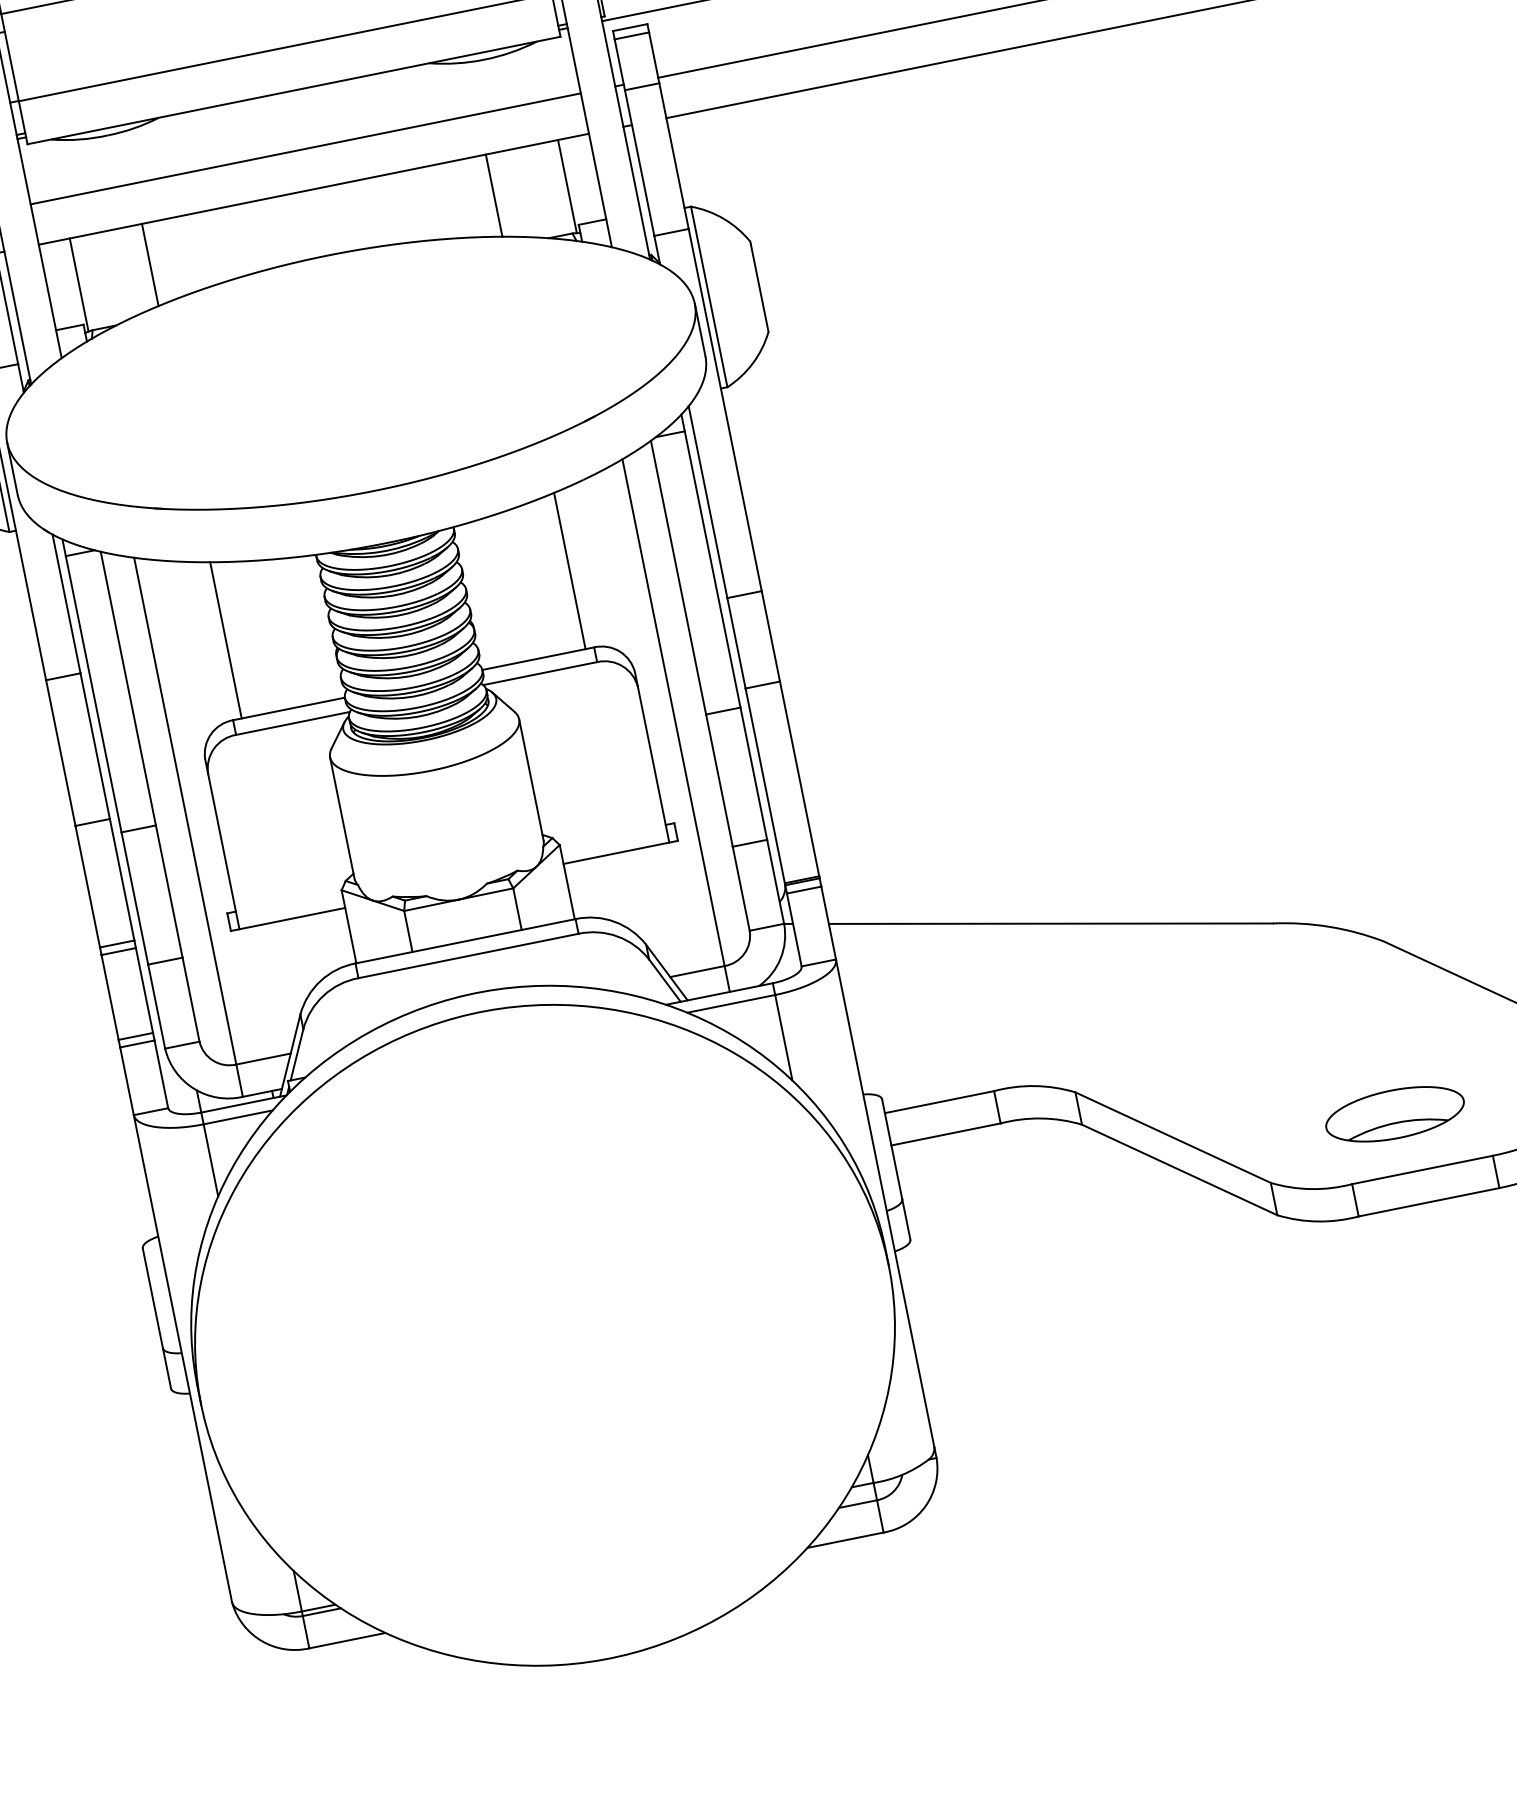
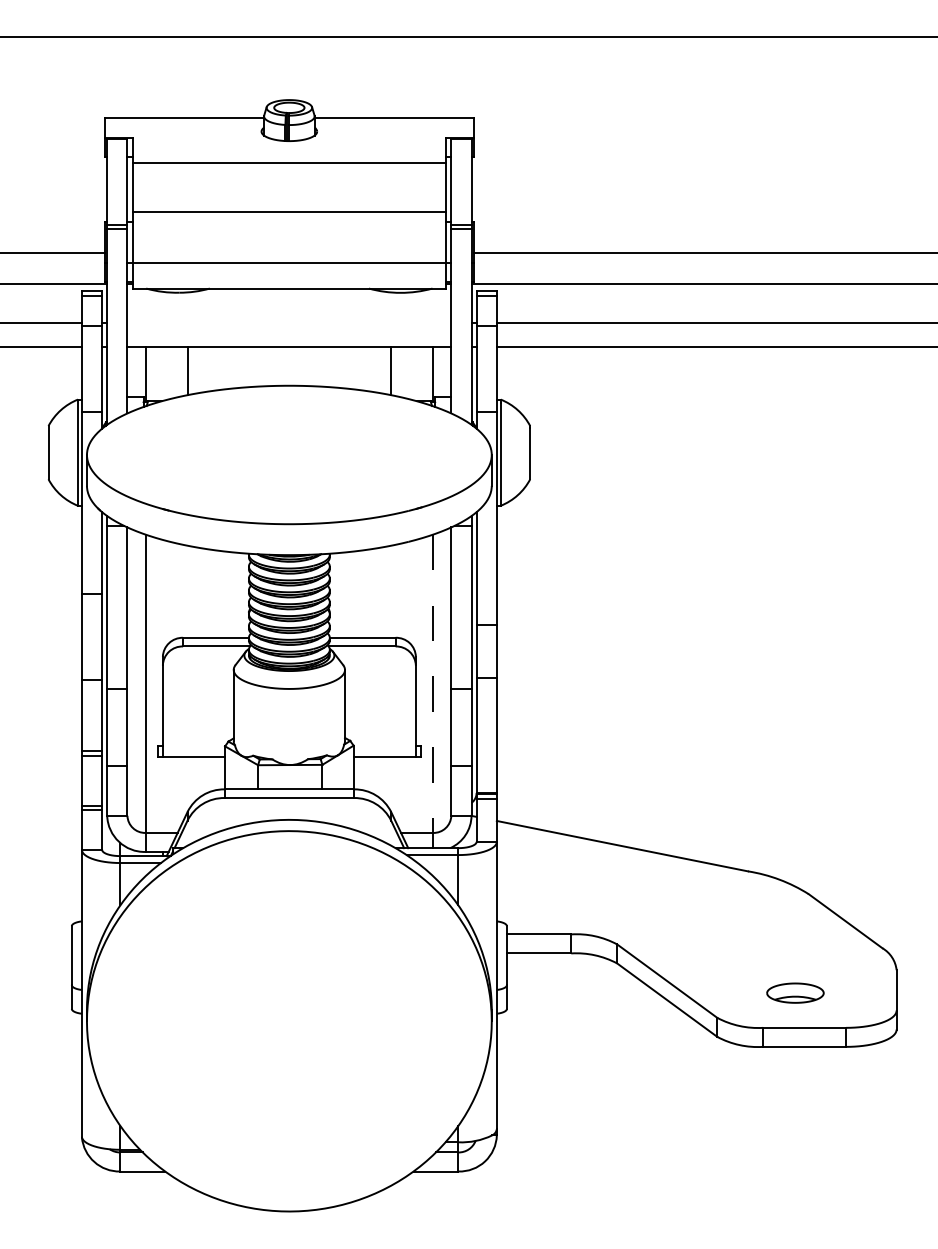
line: (305, 148) -> (289, 322), removed
line: (569, 570) -> (390, 591), removed
line: (226, 639) -> (188, 591), removed
line: (674, 713) -> (433, 684), solid -> dashed
part: (1394, 1113) -> (795, 992), size x0.7

